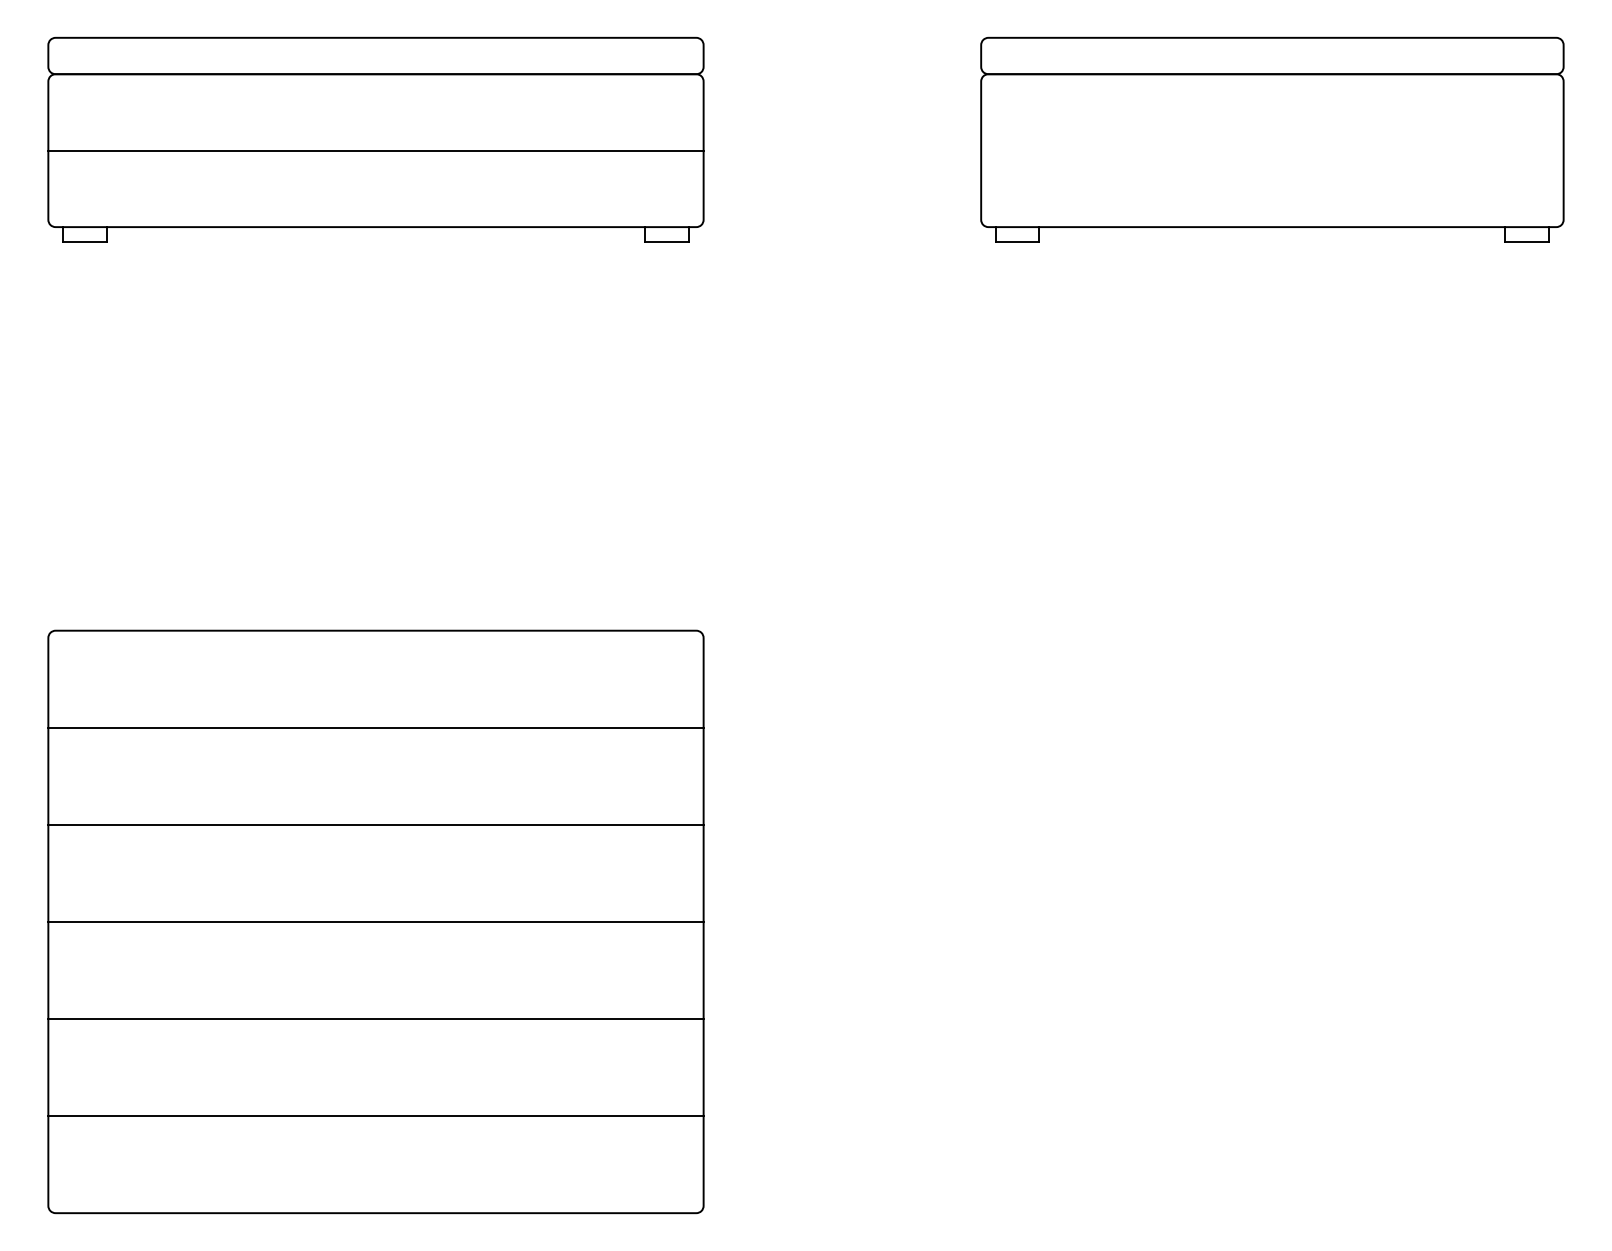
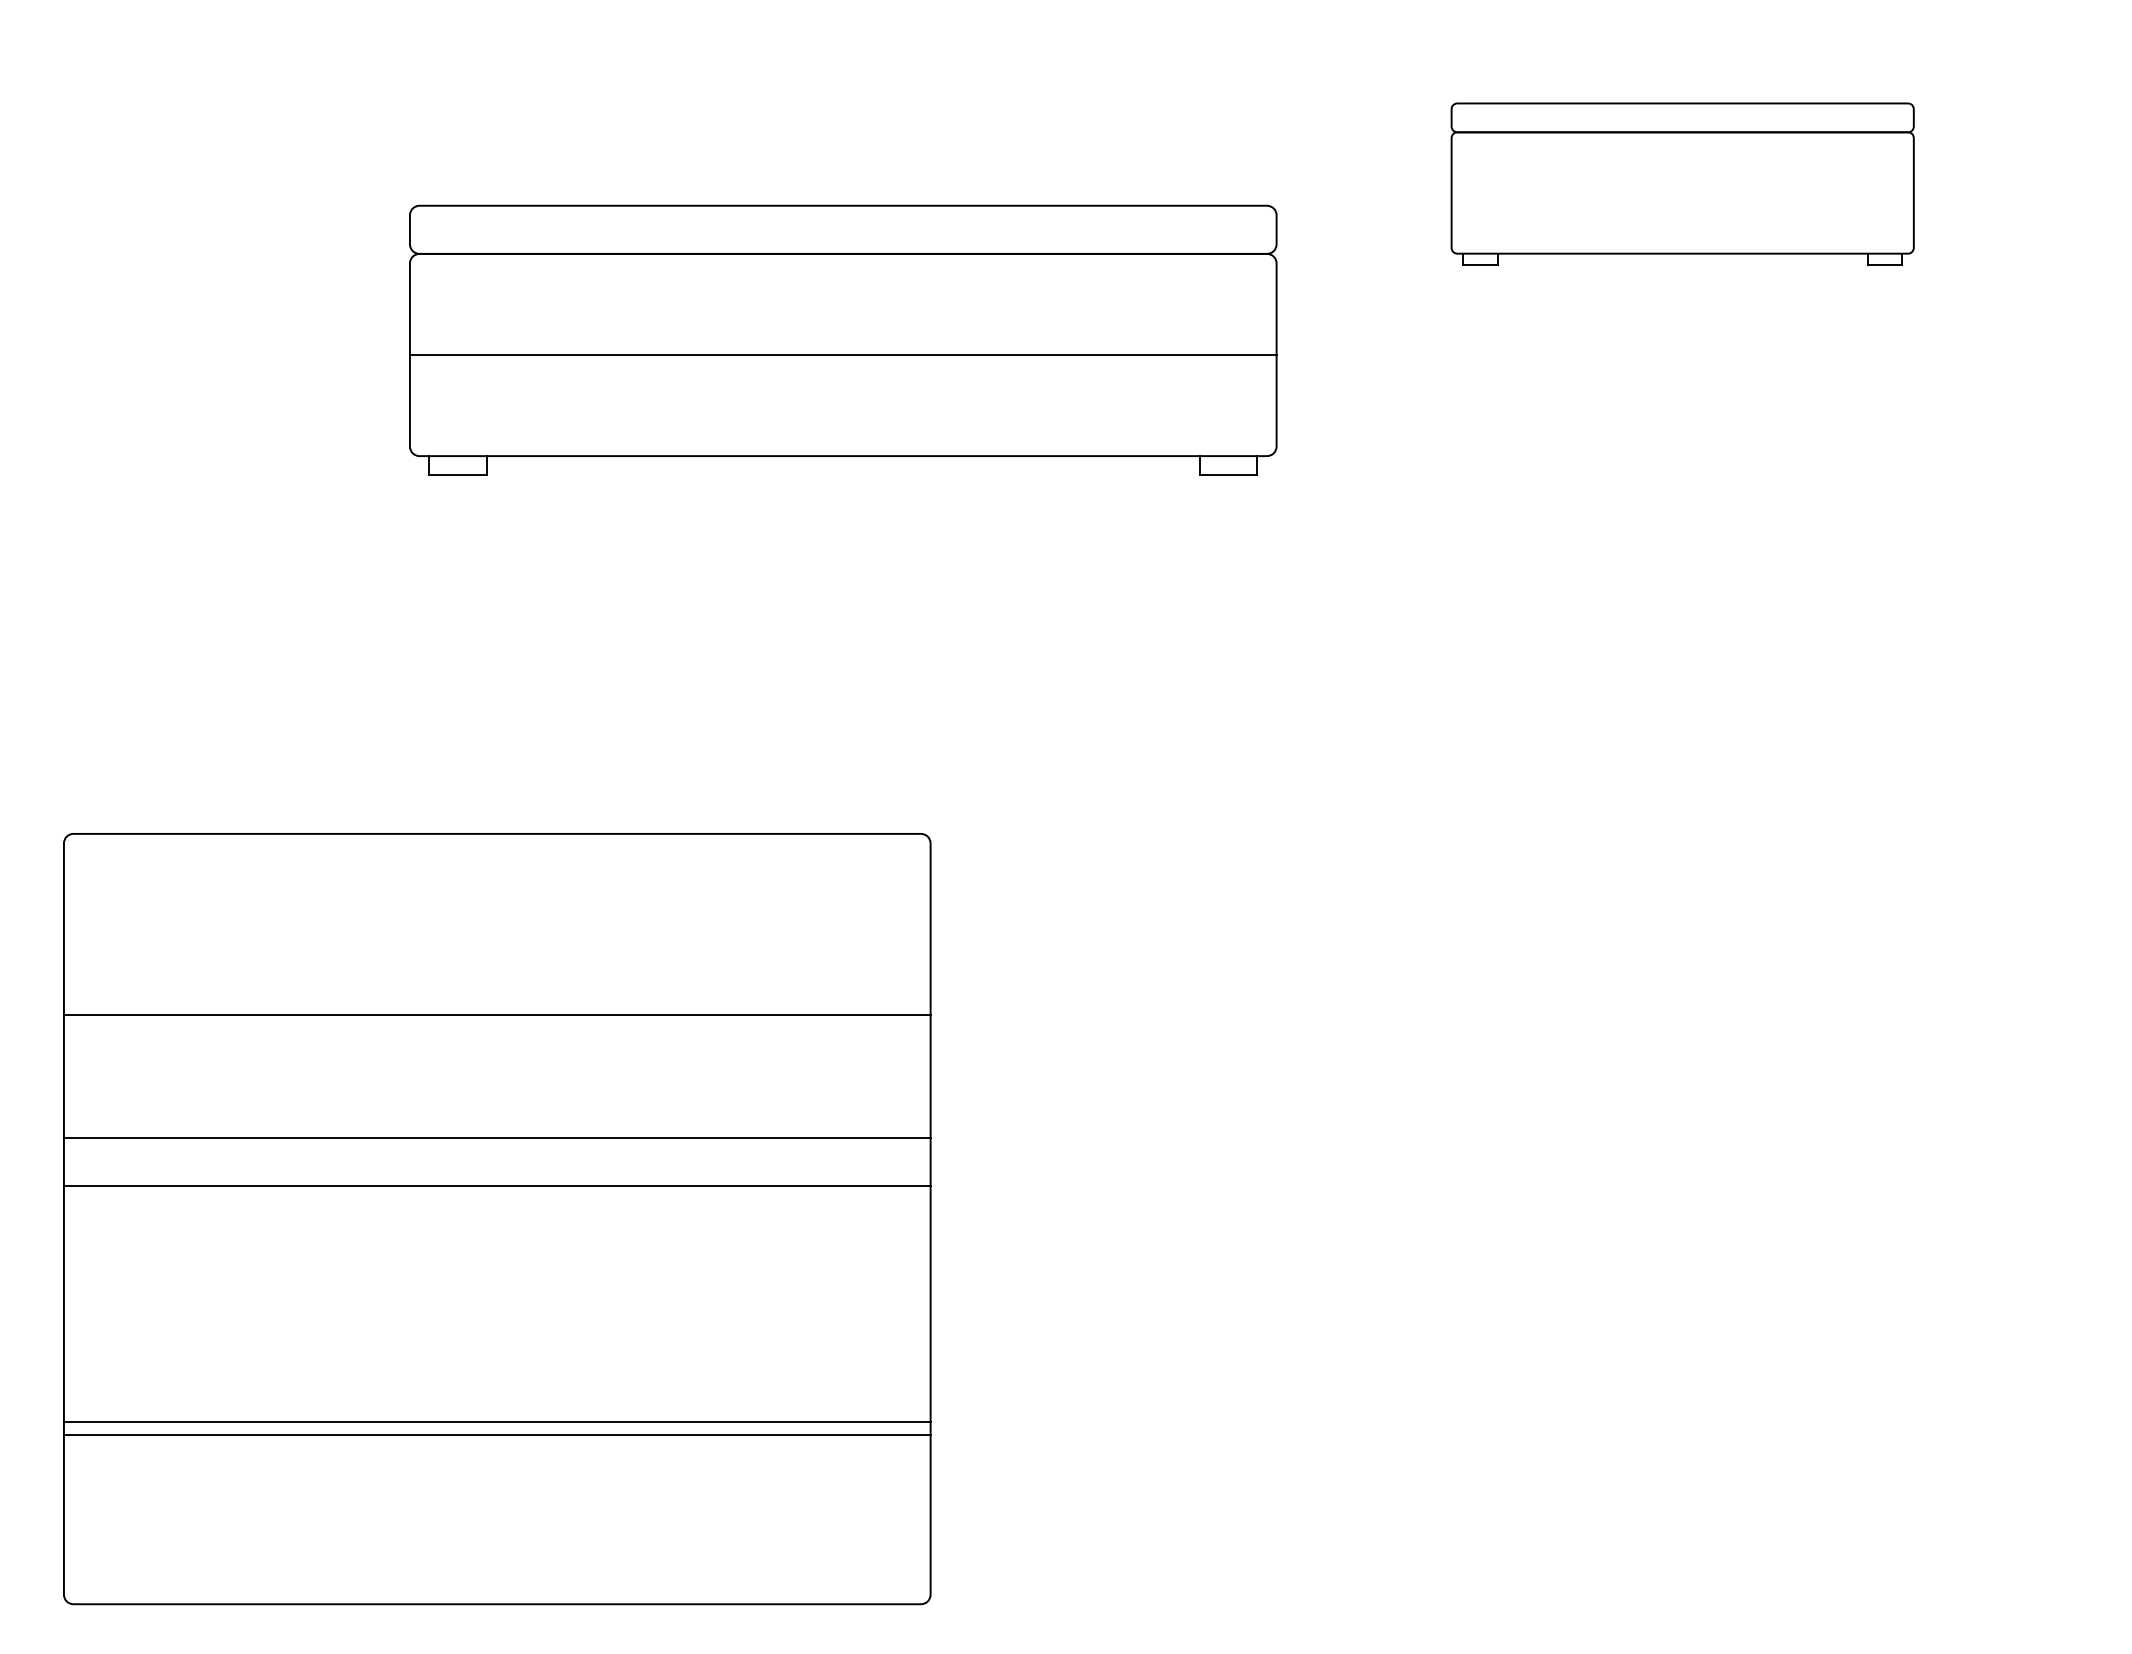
part: (376, 138) -> (843, 339), moved
part: (1272, 138) -> (1682, 183), size x0.6
line: (375, 727) -> (496, 1015), moved
line: (375, 824) -> (496, 1185), moved
line: (375, 922) -> (496, 1138), moved
line: (375, 1019) -> (496, 1435), moved
line: (375, 1115) -> (496, 1421), moved

